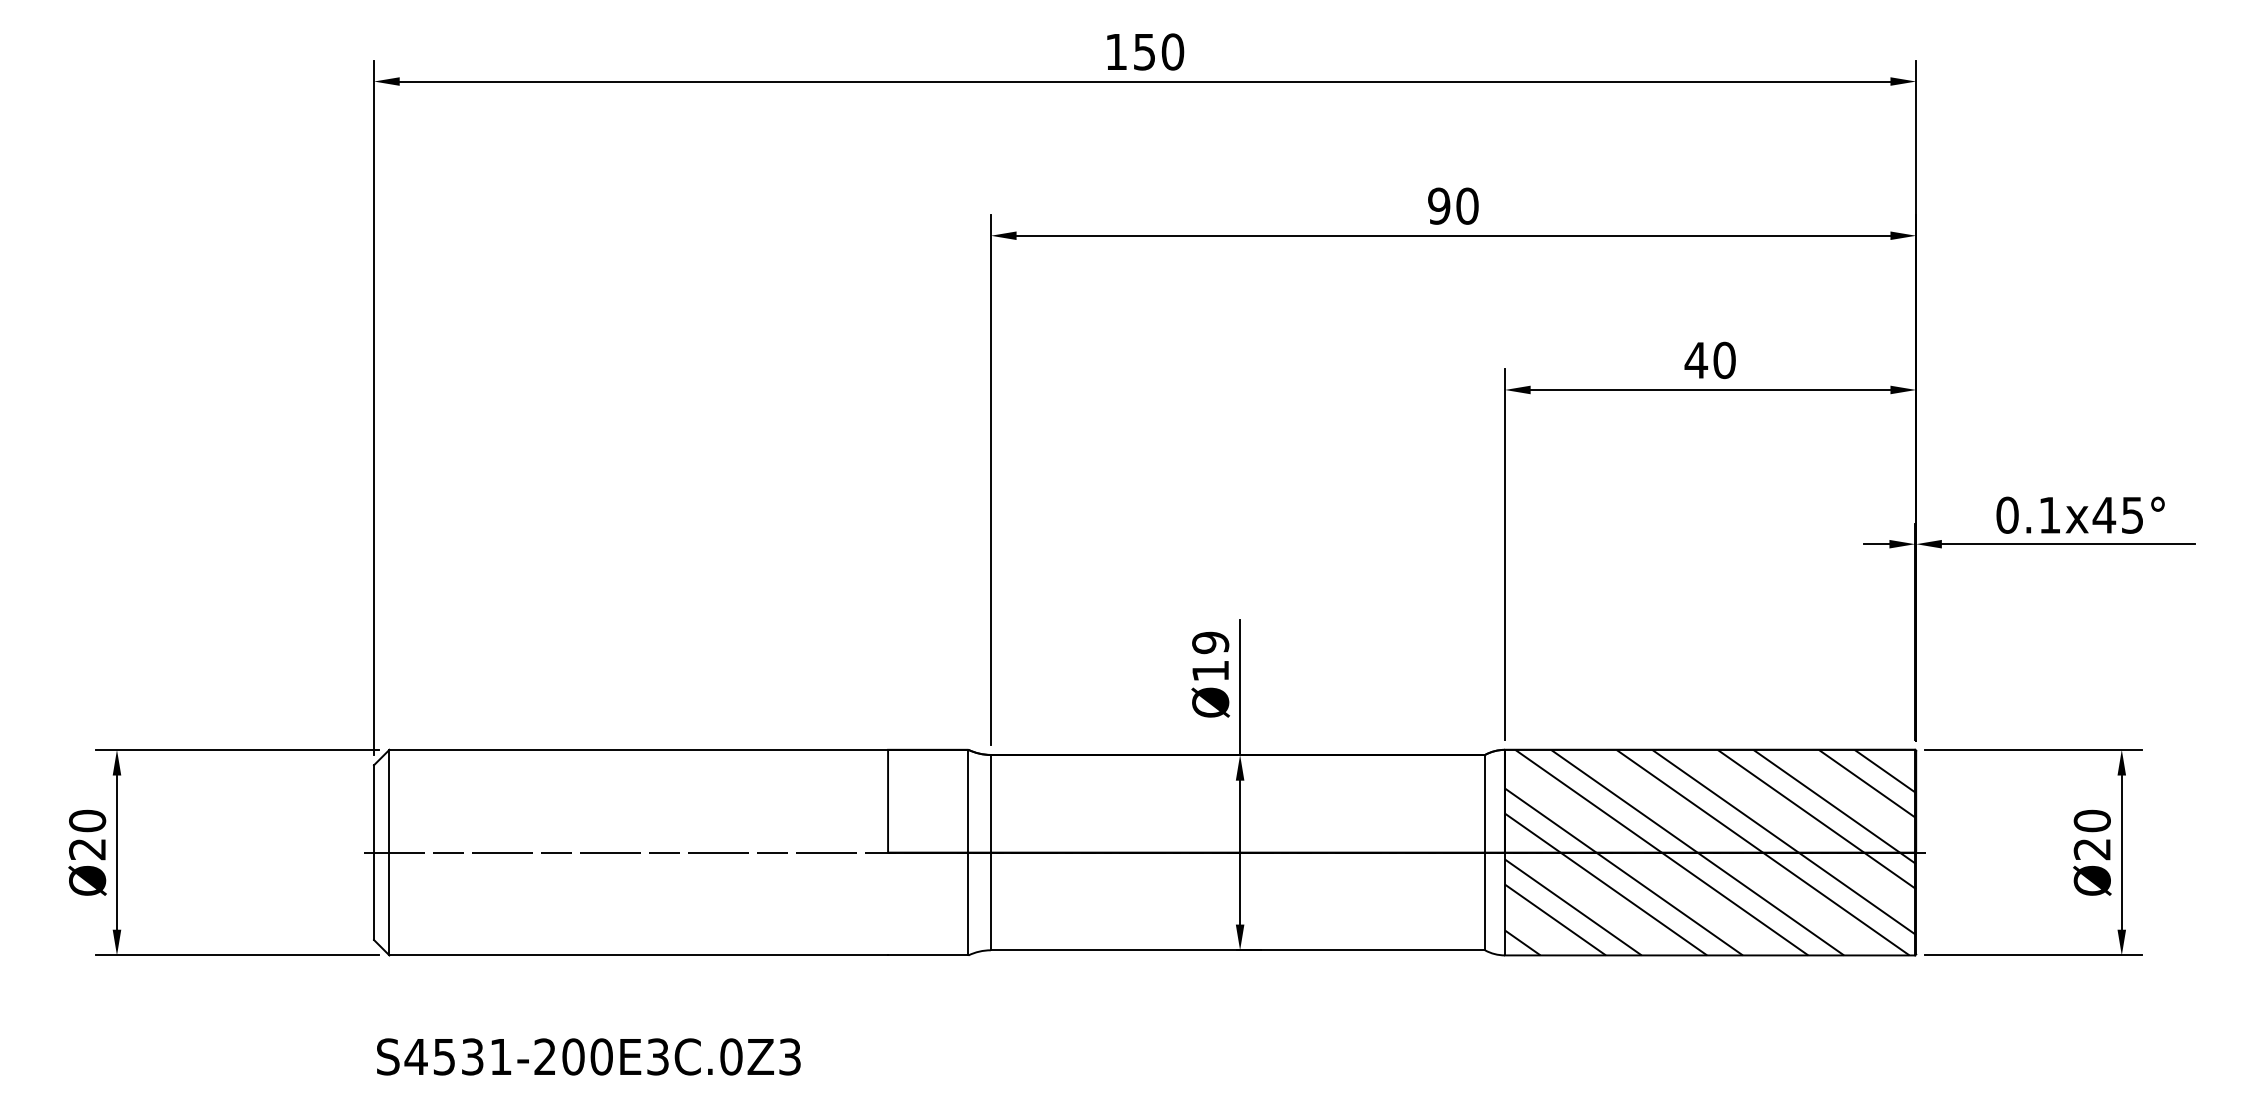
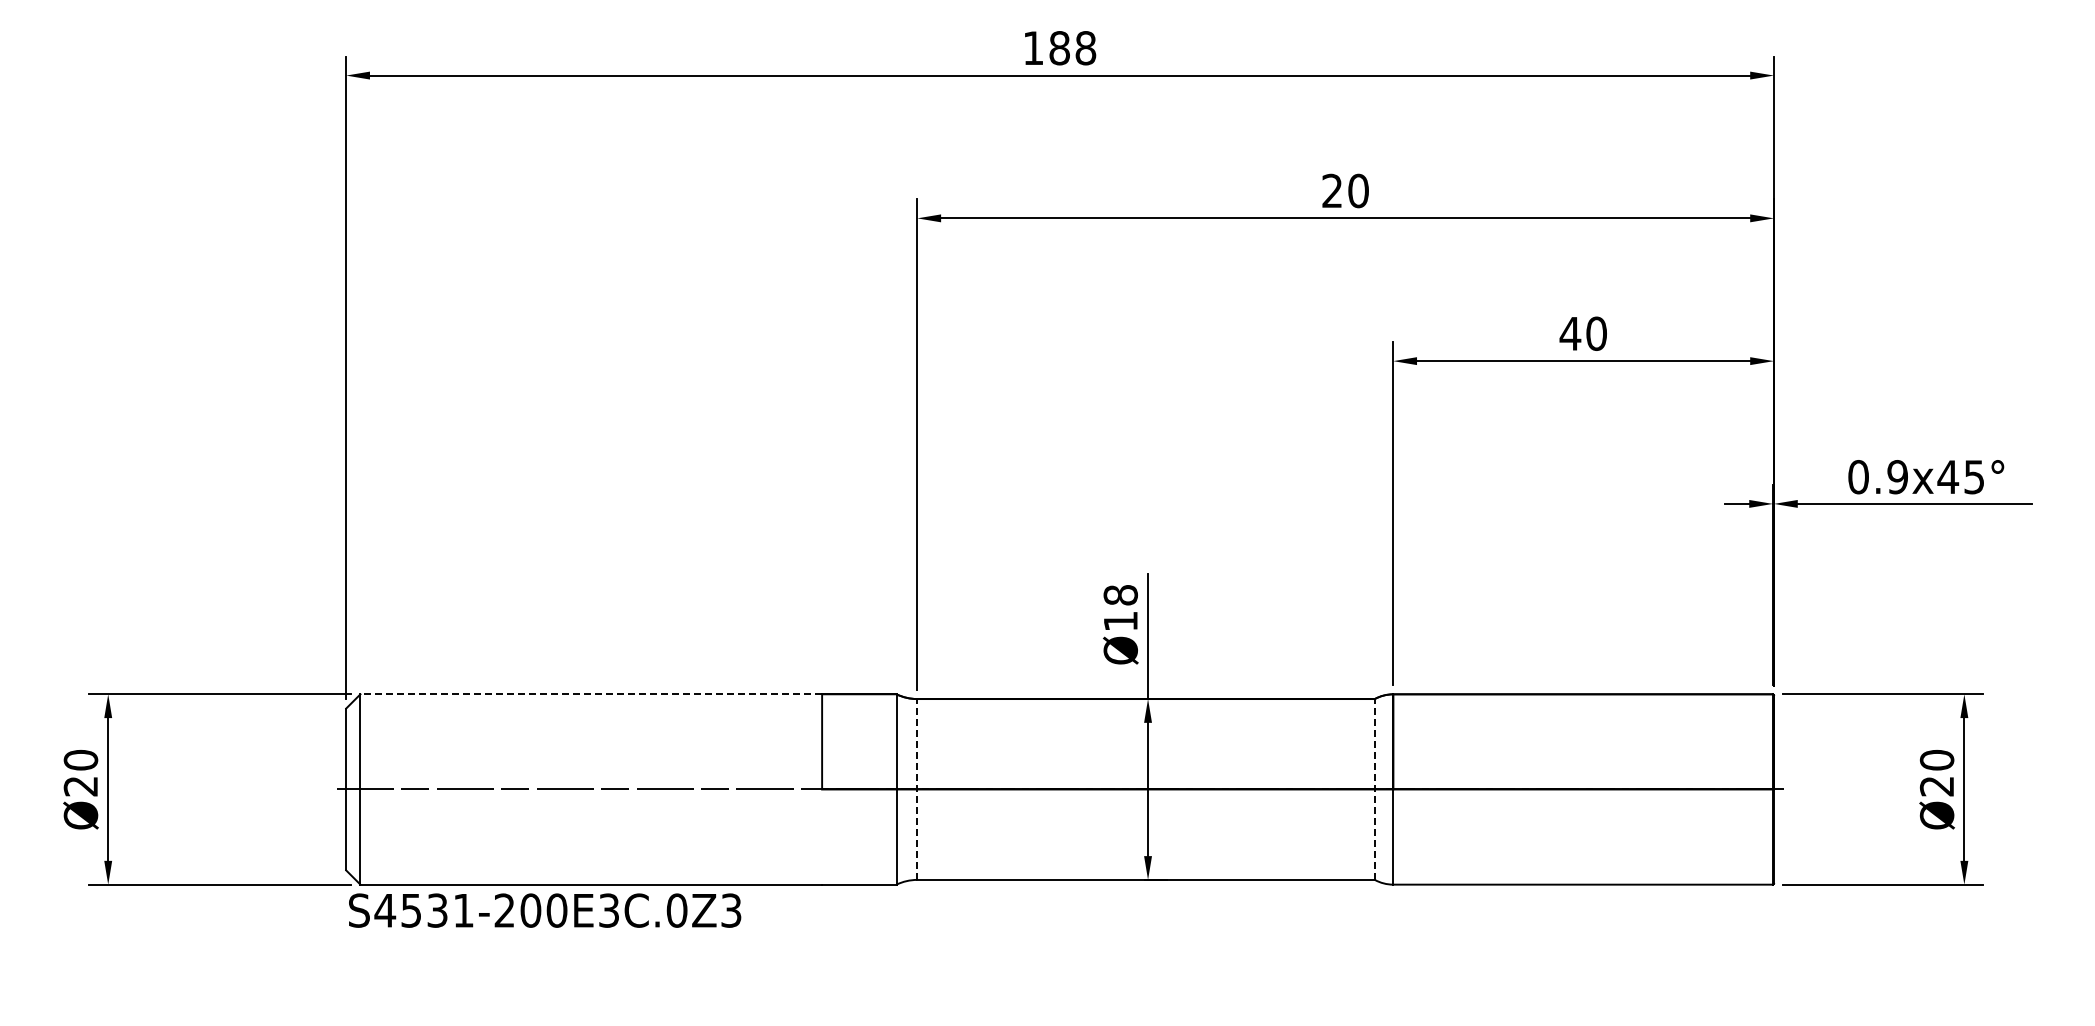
text: (1158, 52) -> (1072, 48), 150 -> 188
text: (1439, 205) -> (1332, 190), 90 -> 20
text: (2049, 515) -> (1897, 477), 0.1x45° -> 0.9x45°
text: (1210, 643) -> (1120, 595), Ø19 -> Ø18
line: (638, 750) -> (591, 694), solid -> dashed
line: (991, 851) -> (917, 788), solid -> dashed
line: (1484, 851) -> (1374, 788), solid -> dashed
hatch: (1710, 852) -> (1583, 789), removed
text: (589, 1056) -> (545, 910), moved

